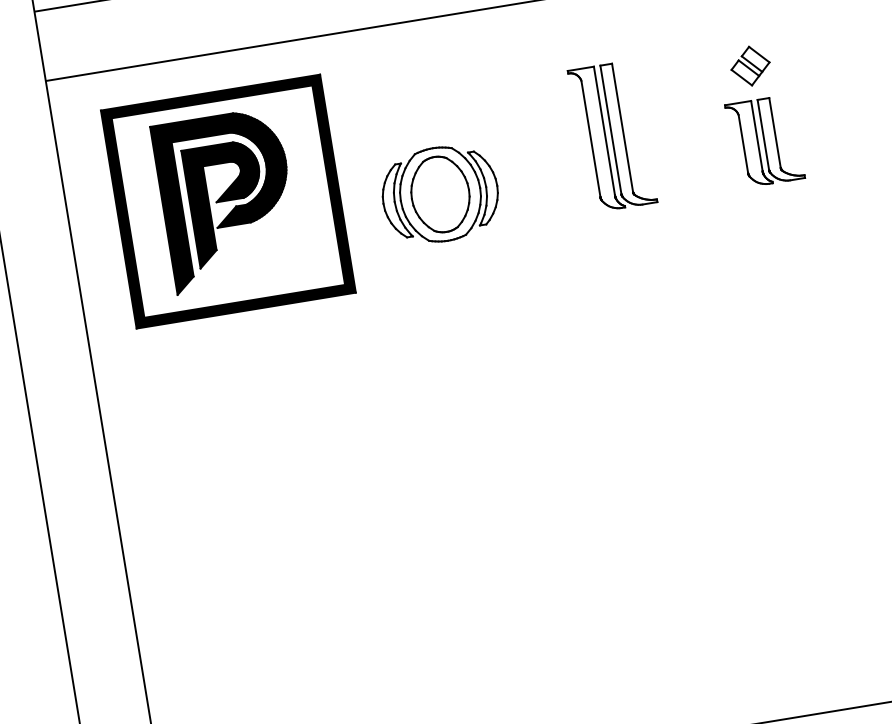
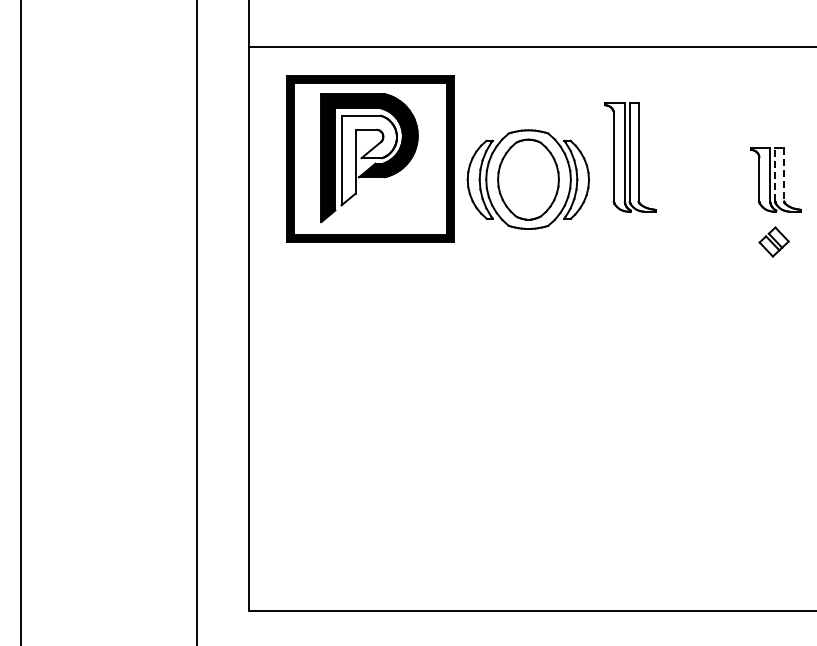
part: (749, 65) -> (773, 241), moved
line: (775, 132) -> (784, 174), solid -> dashed
line: (763, 134) -> (775, 174), solid -> dashed
part: (612, 136) -> (630, 157), moved
part: (440, 194) -> (528, 179), size x1.4
fill: (226, 203) -> (368, 160), removed

